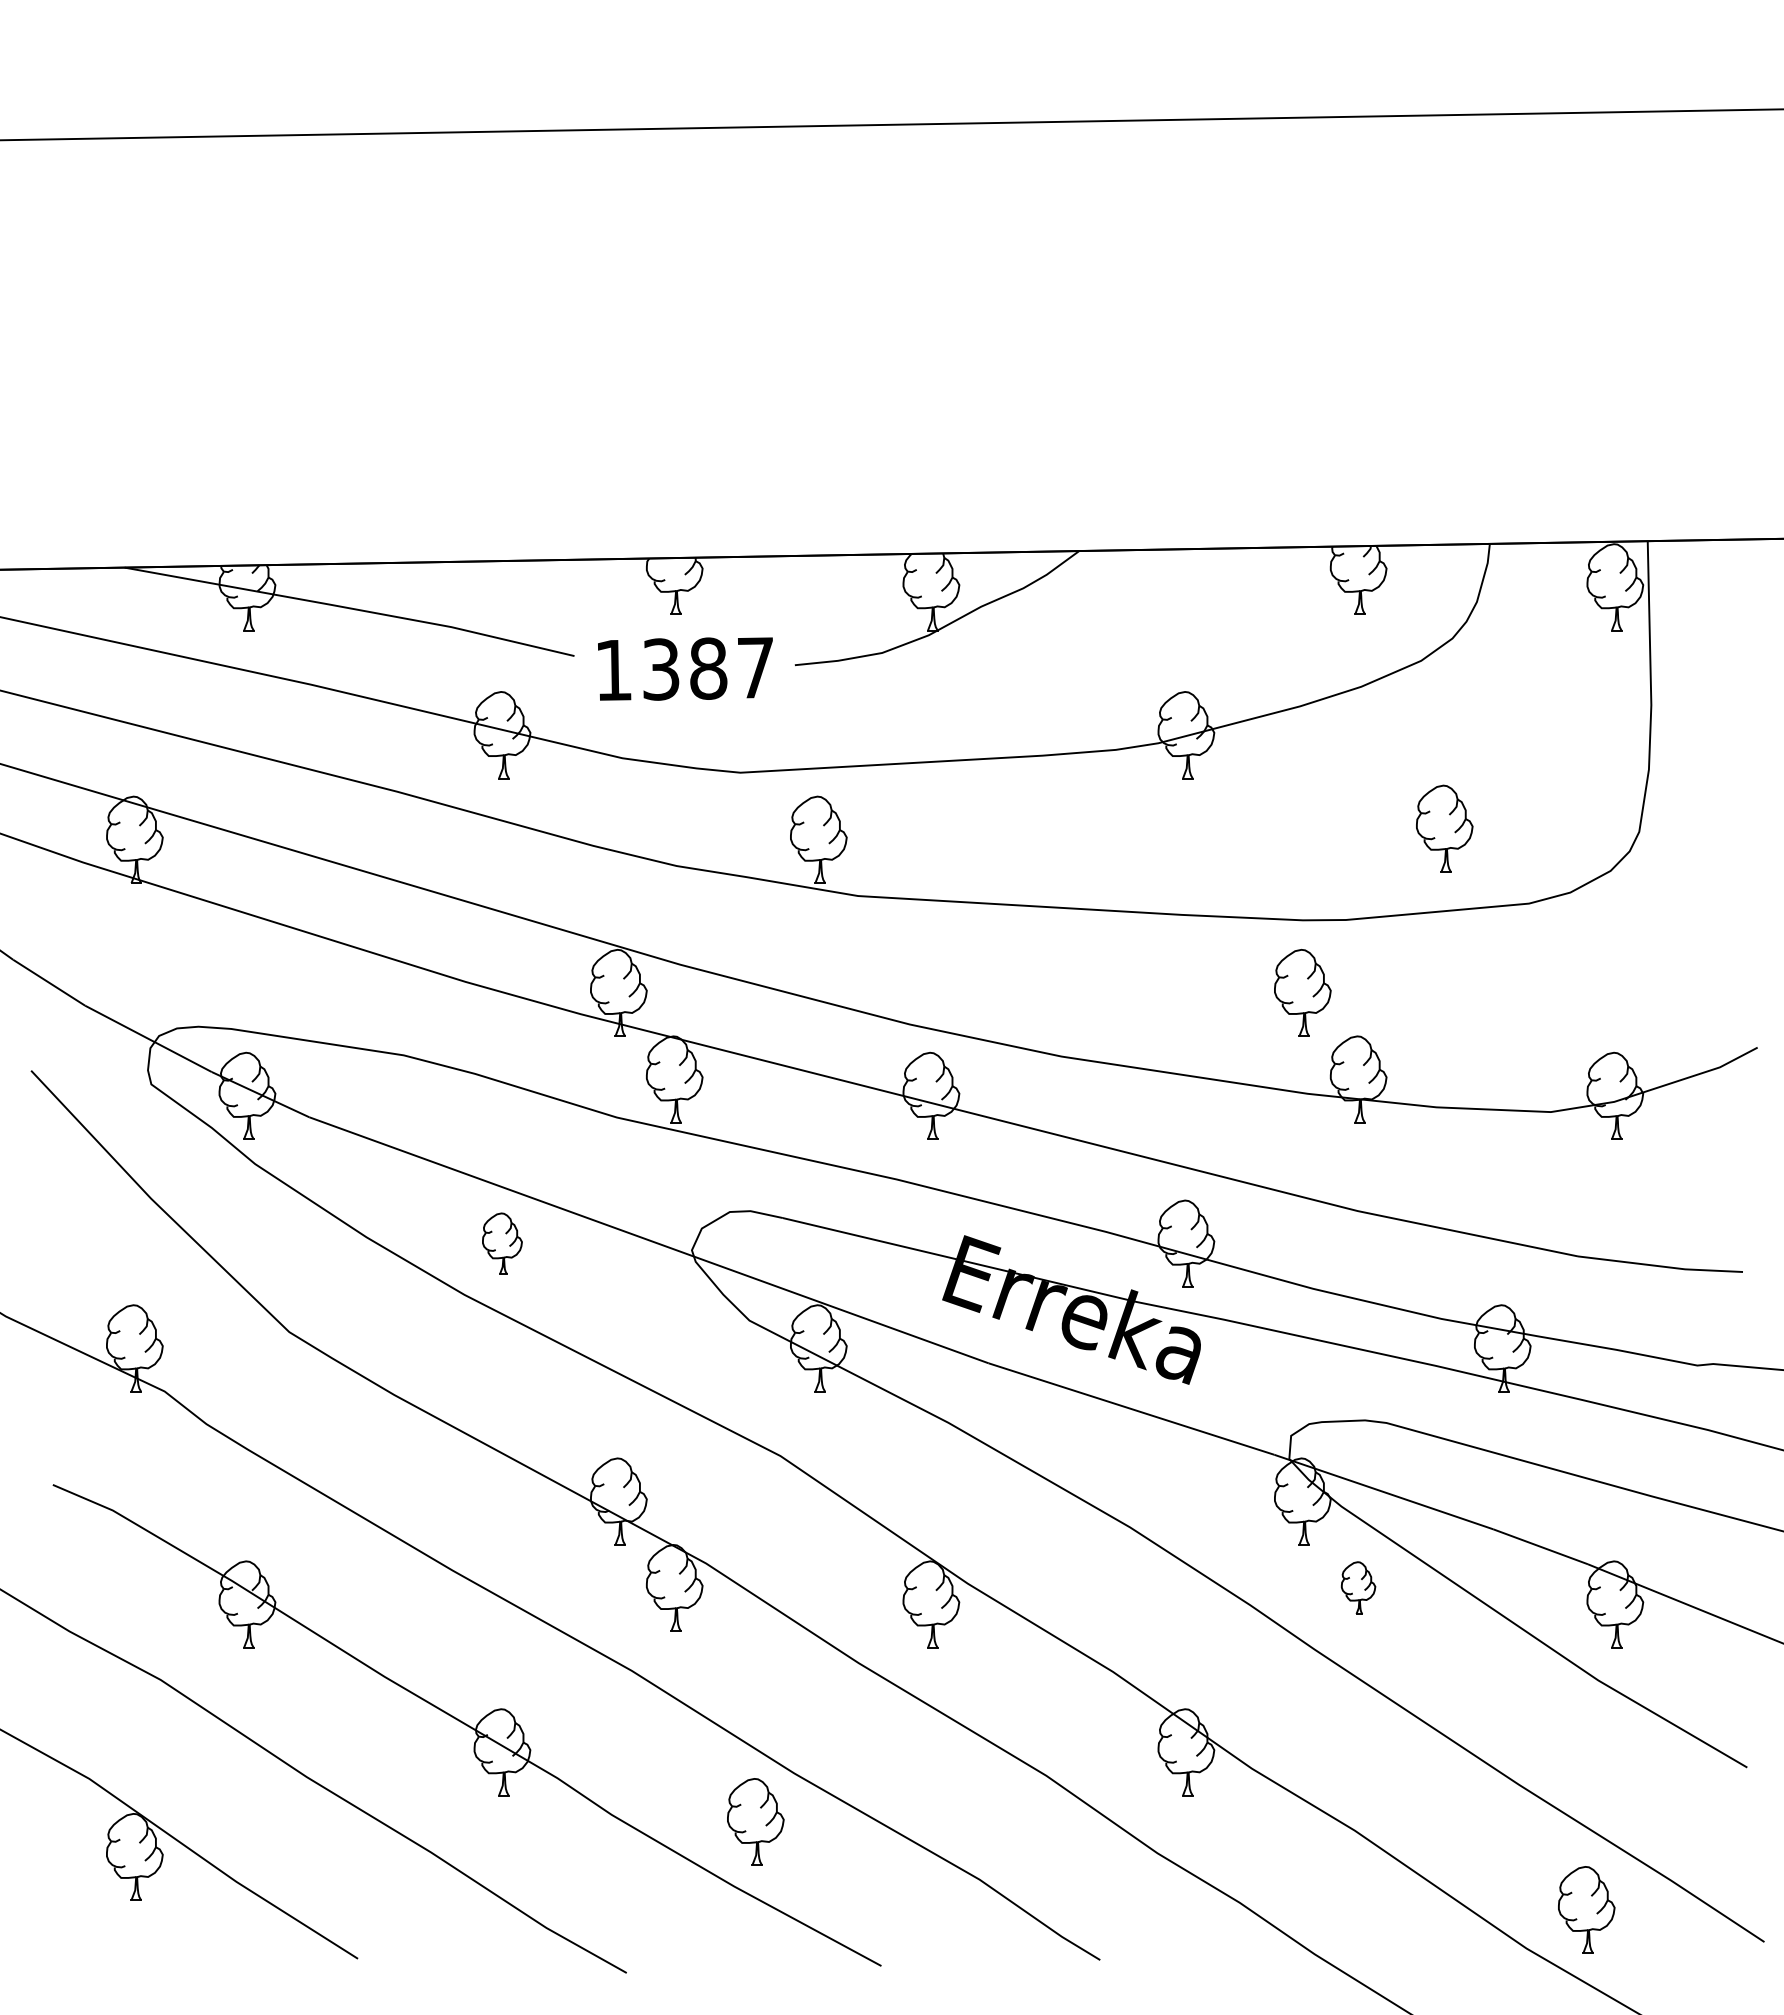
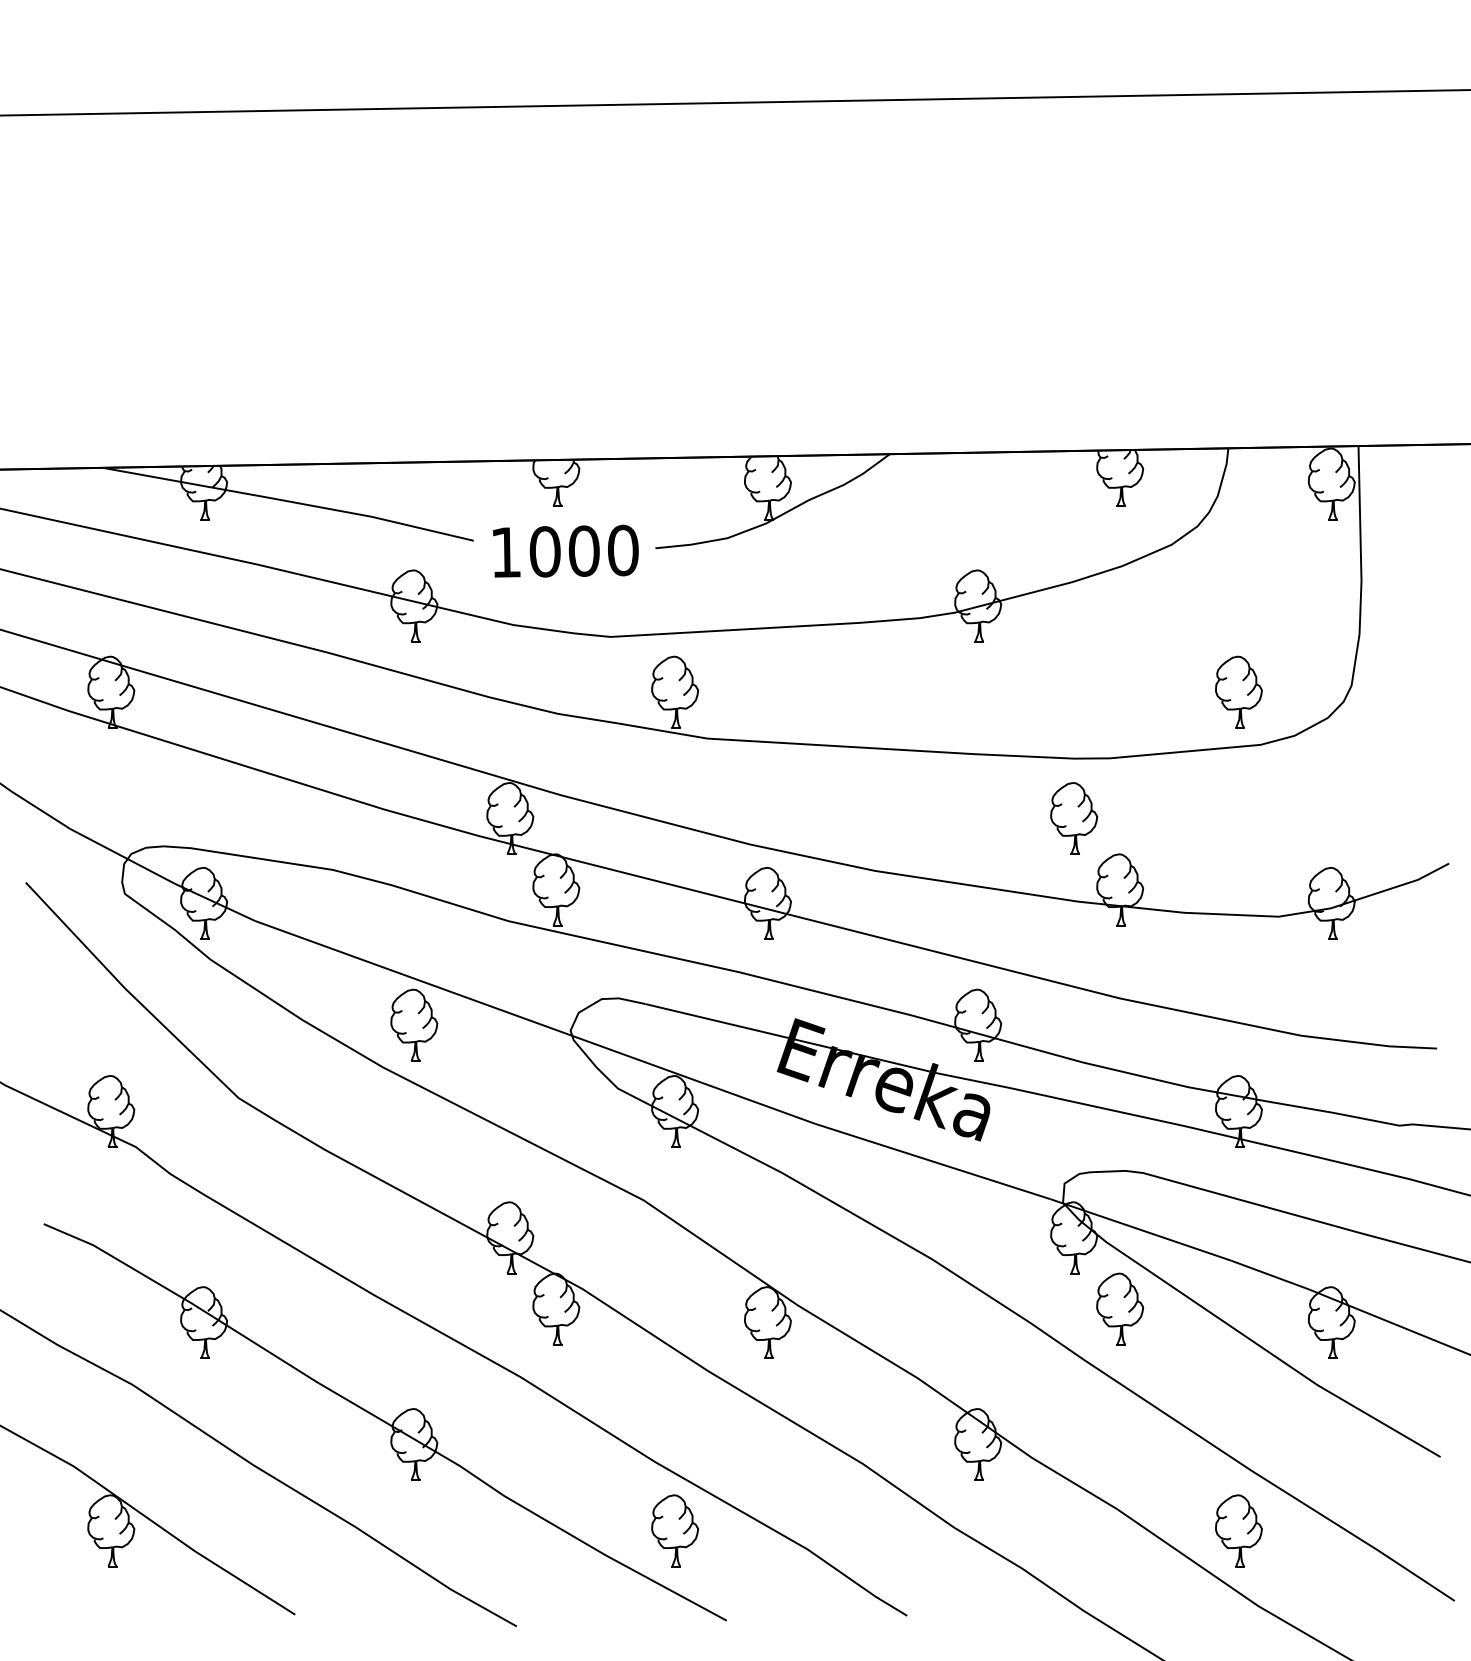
text: (708, 668) -> (584, 551), 1387 -> 1000
part: (1444, 828) -> (1238, 692), moved
part: (502, 1243) -> (414, 1025), size x1.43
part: (1358, 1587) -> (1120, 1308), size x1.67
part: (755, 1821) -> (674, 1530), moved
part: (1586, 1909) -> (1238, 1530), moved

